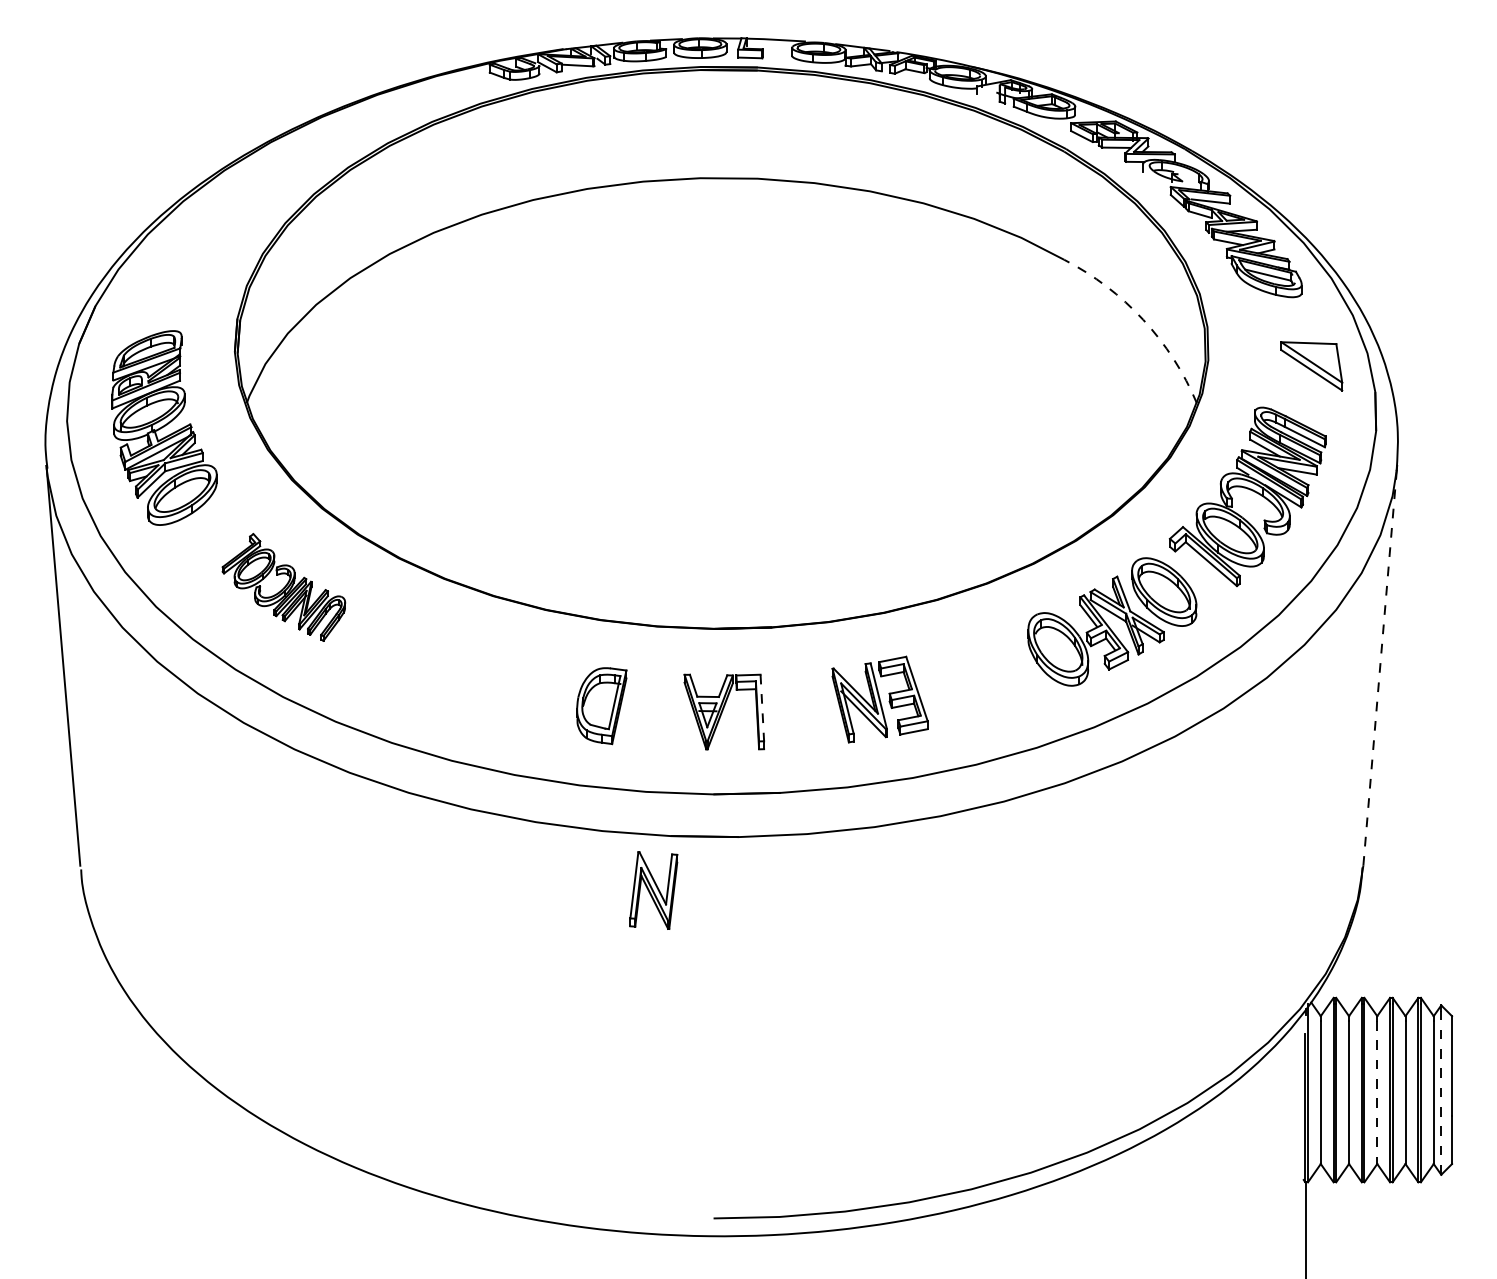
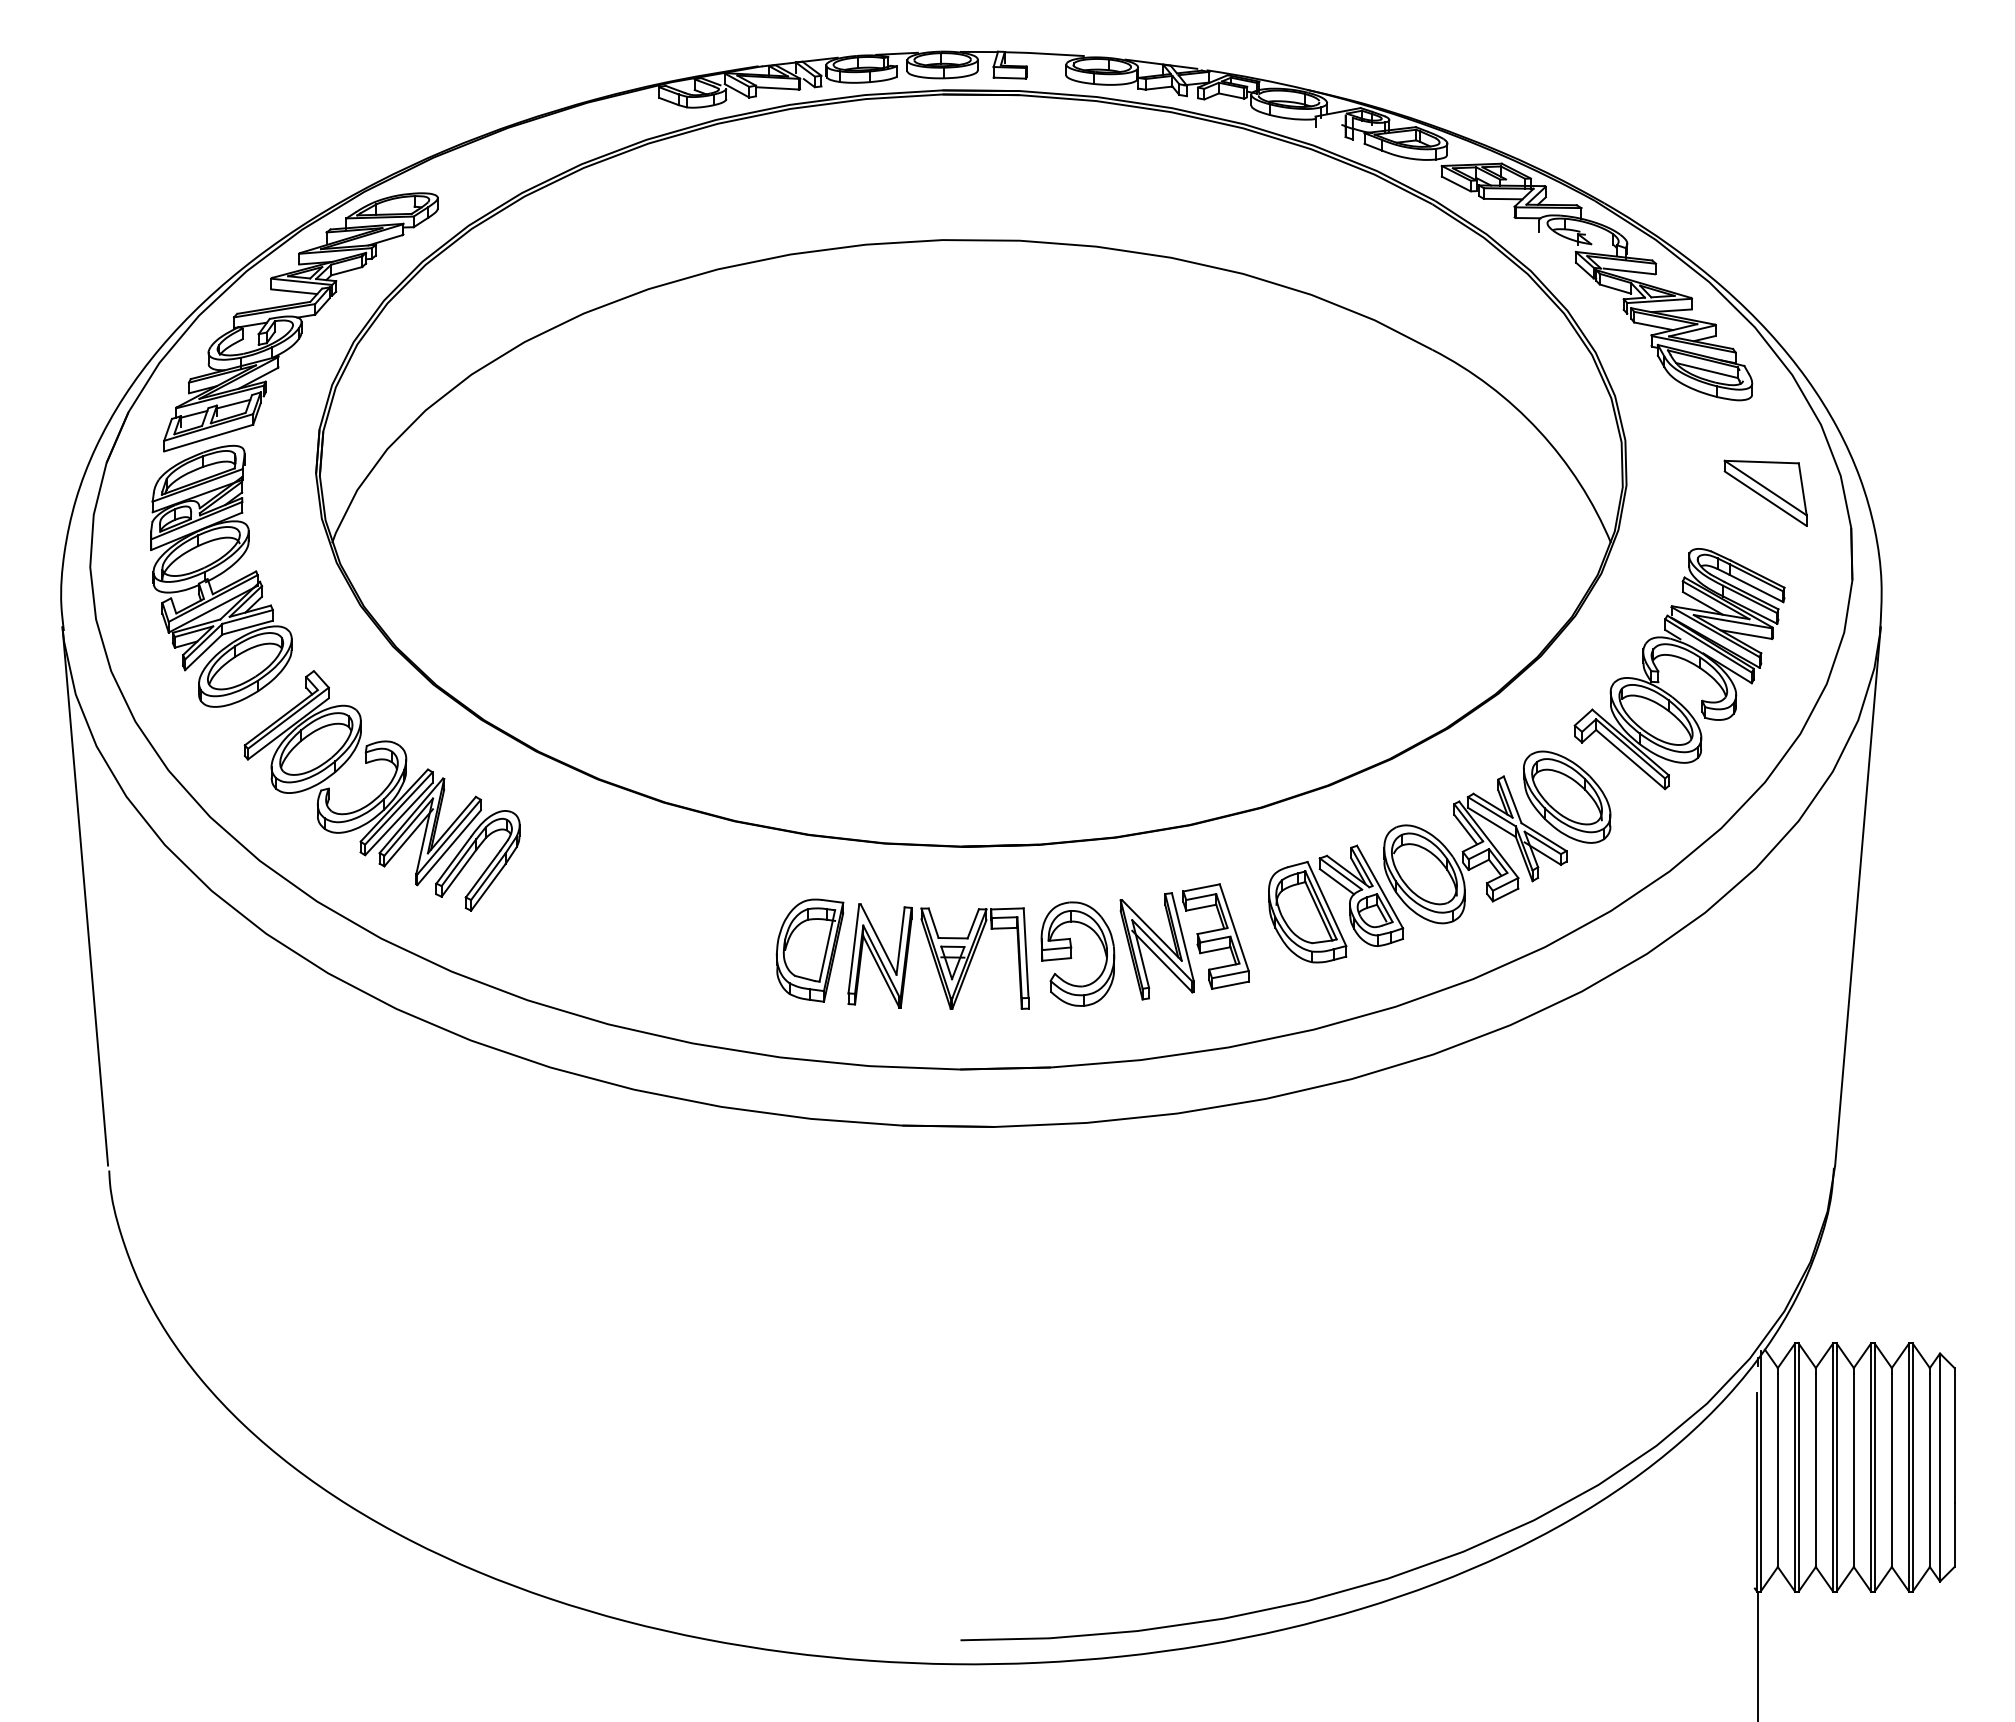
part: (223, 239) -> (300, 322), added
arc: (1142, 319) -> (1538, 430), dashed -> solid
part: (283, 587) -> (381, 790), size x1.67
line: (1379, 665) -> (1857, 895), dashed -> solid
part: (987, 673) -> (1329, 906), added
line: (762, 708) -> (1026, 953), dashed -> solid
part: (800, 708) -> (1077, 953), added
part: (653, 890) -> (879, 955), moved
line: (1441, 1092) -> (1940, 1470), dashed -> solid
line: (1376, 1093) -> (1853, 1471), dashed -> solid

